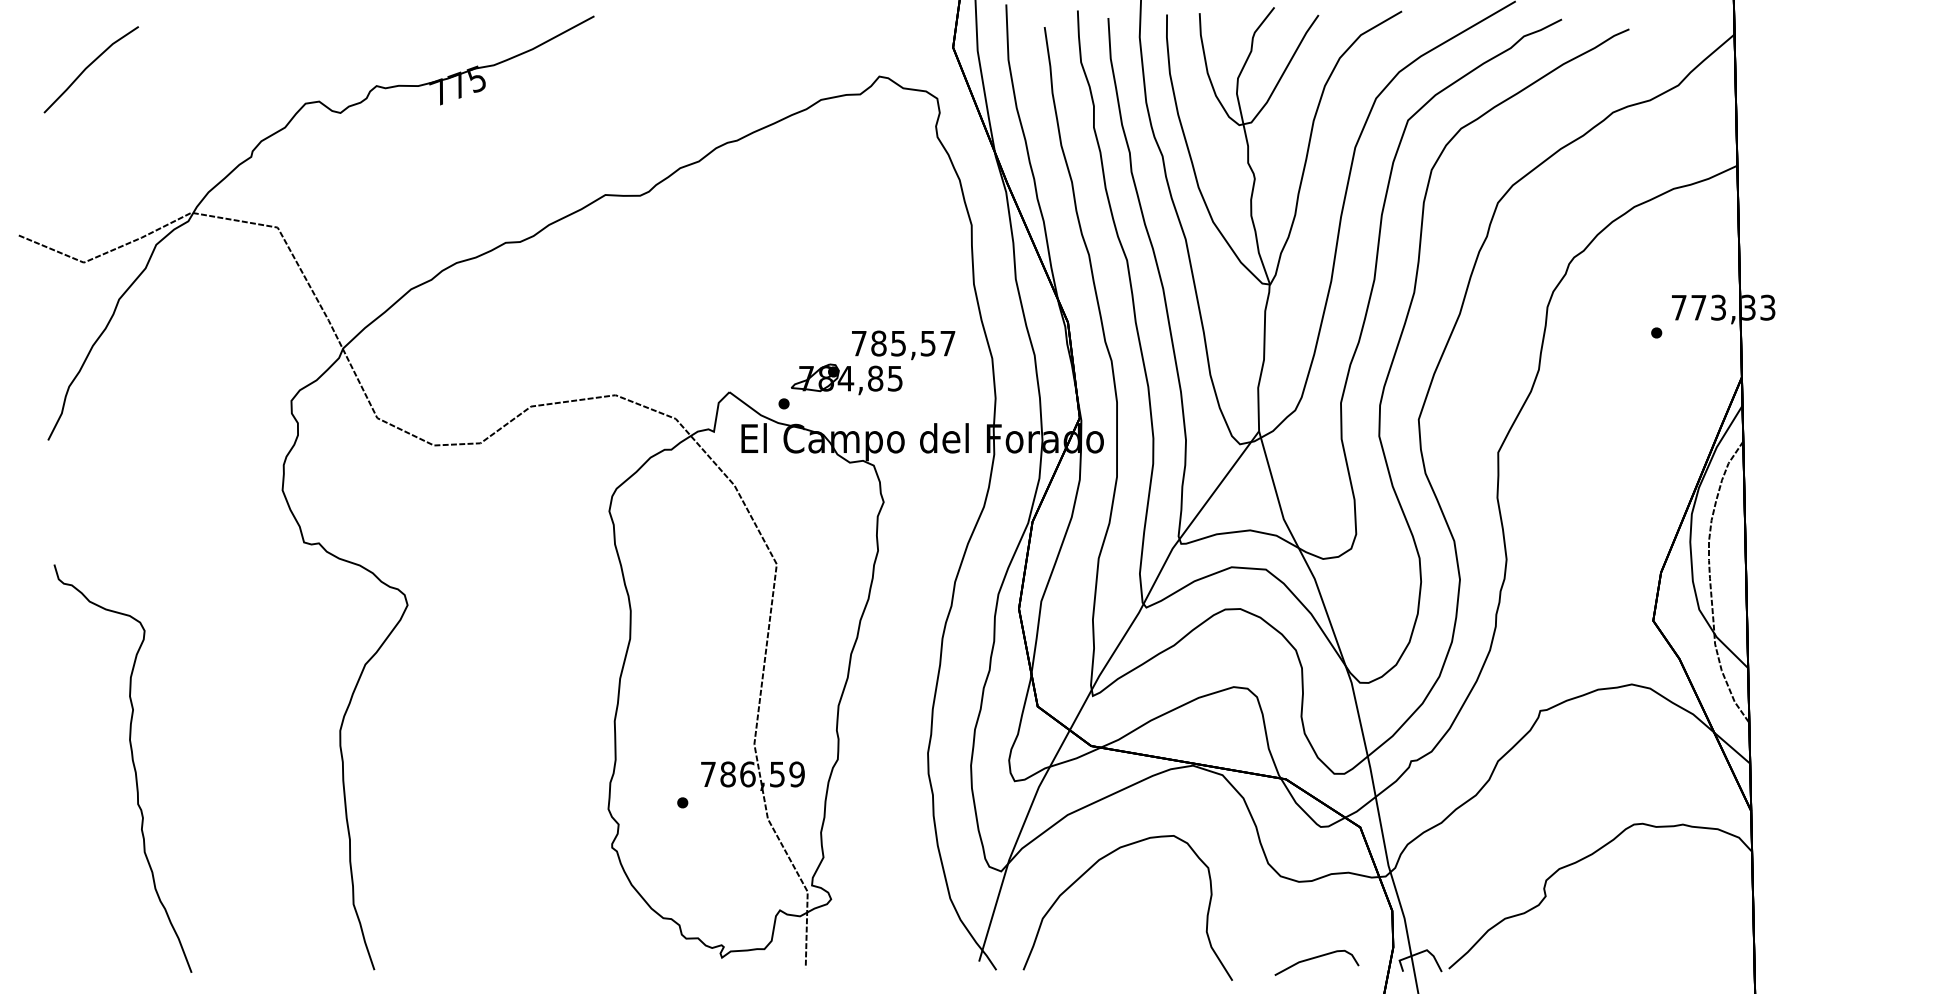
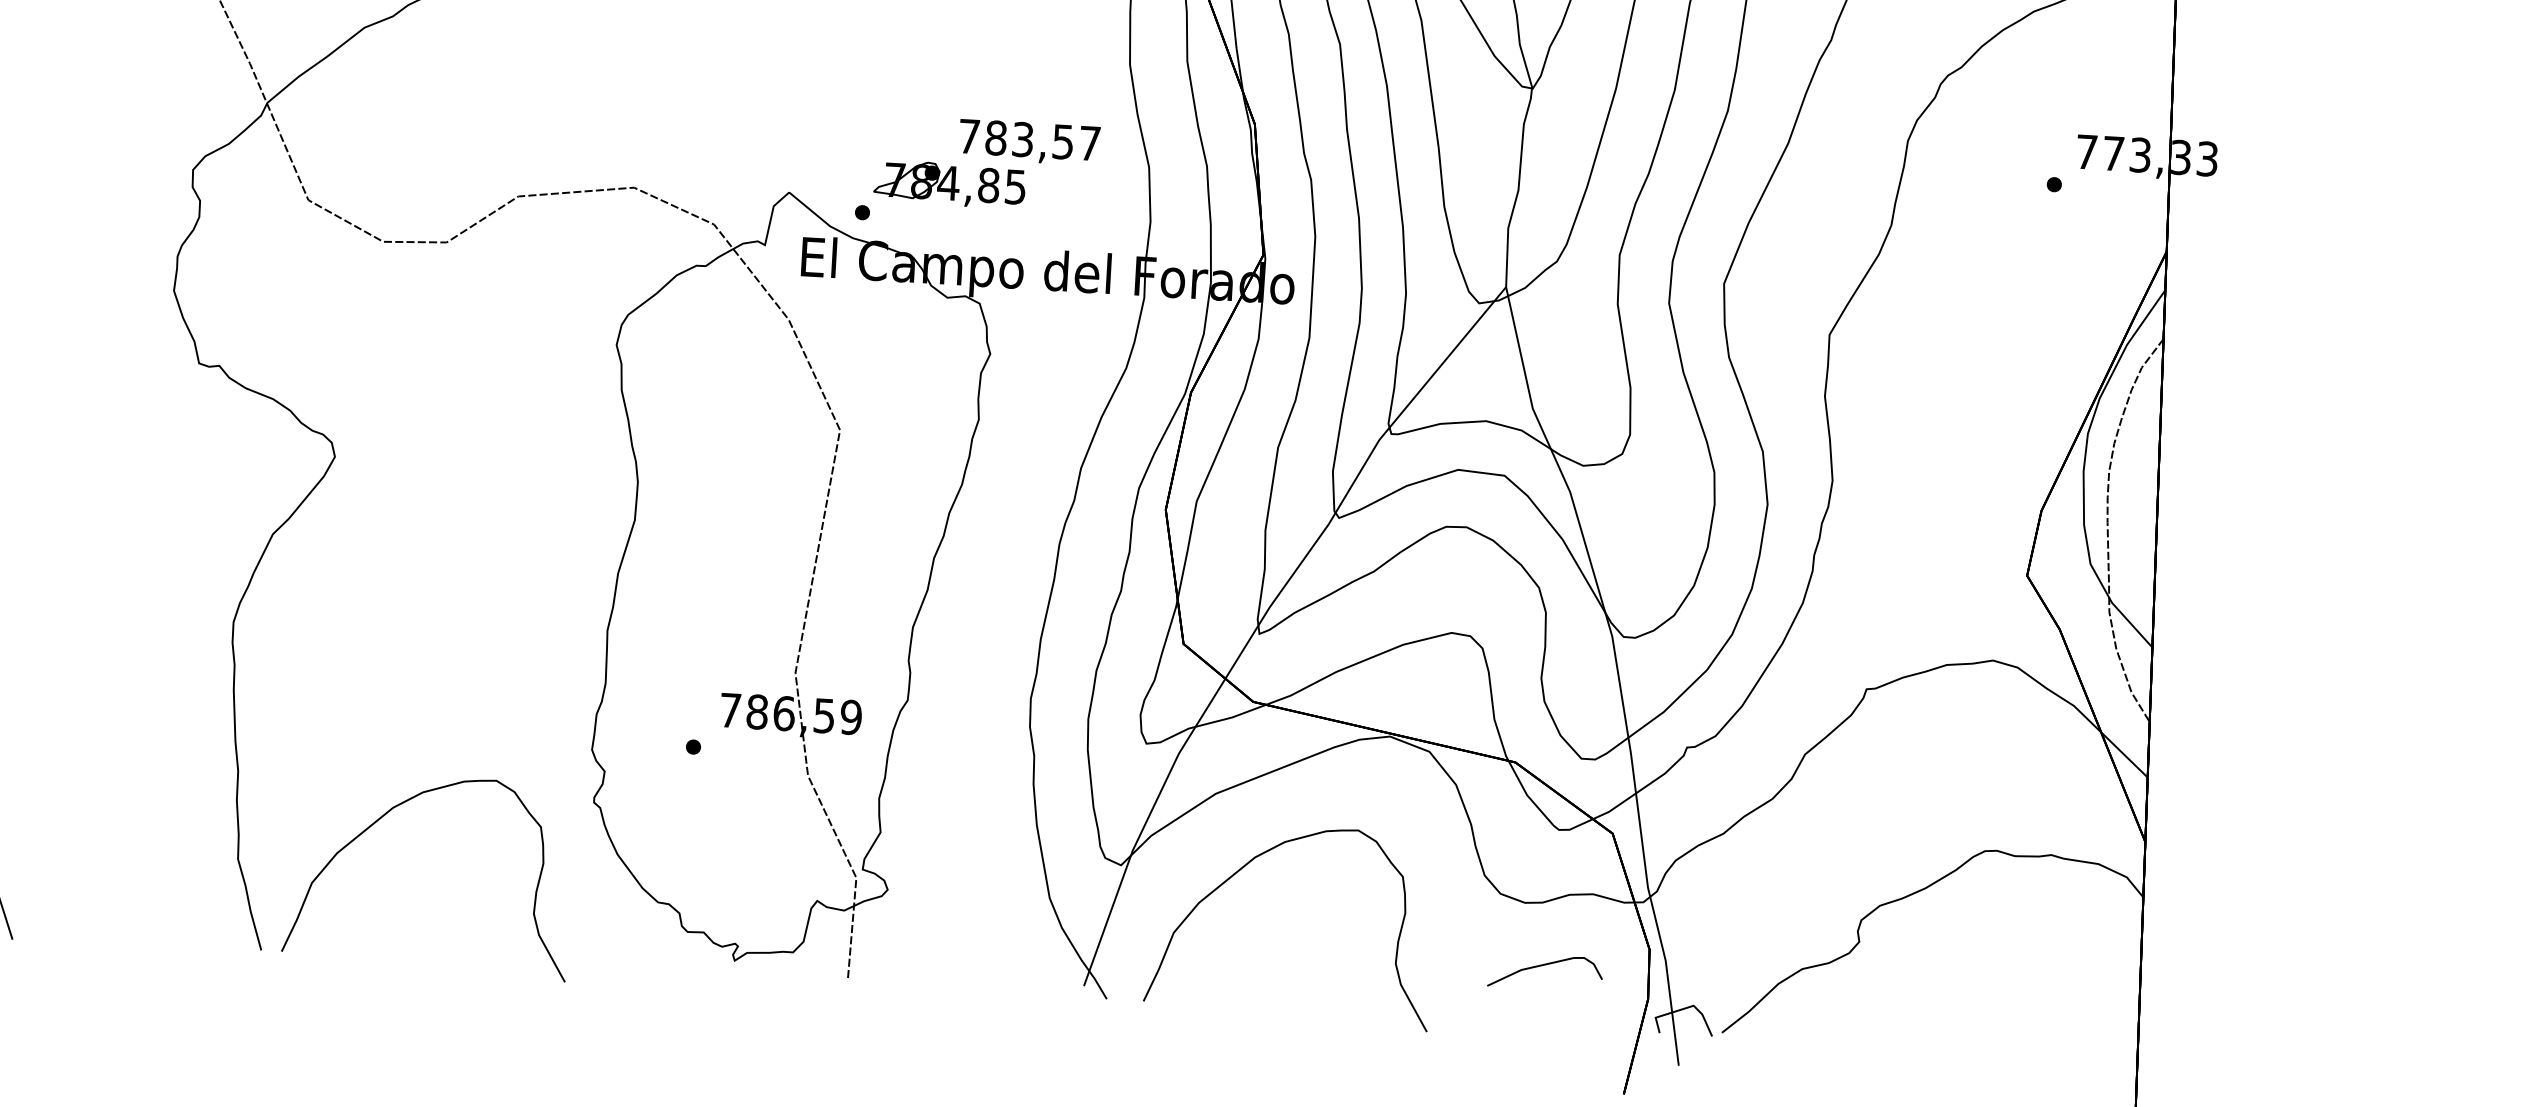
text: (899, 342) -> (1024, 138), 785,57 -> 783,57
curve: (456, 869) -> (380, 819), added
curve: (1316, 958) -> (1545, 966), moved

